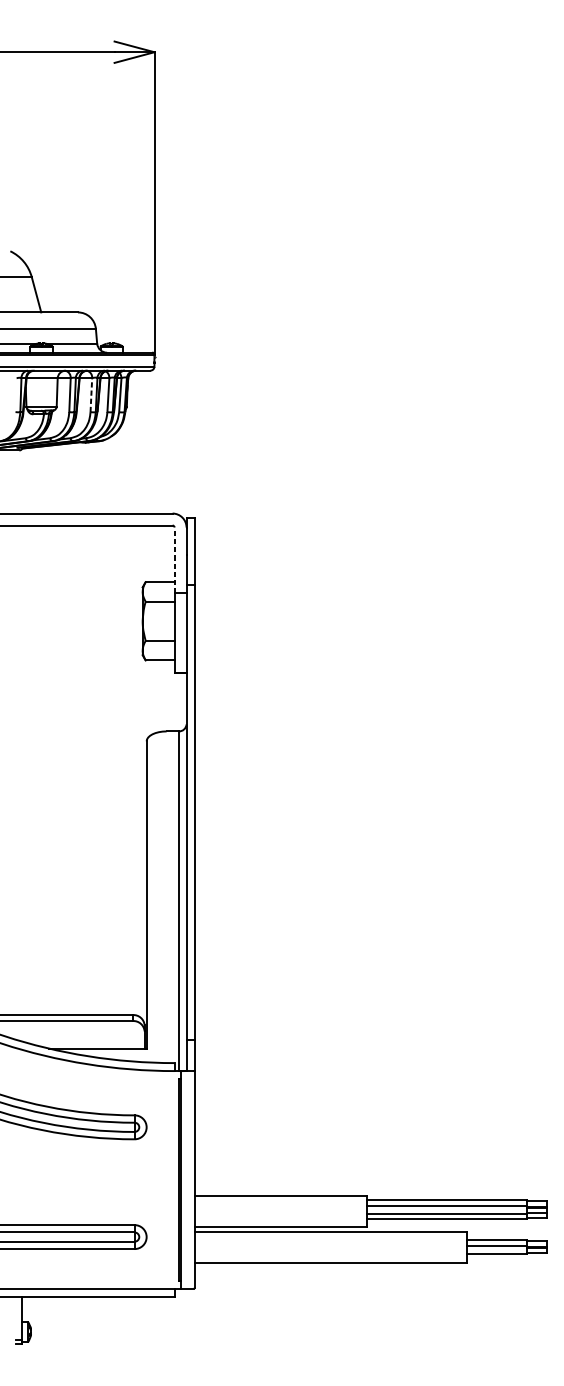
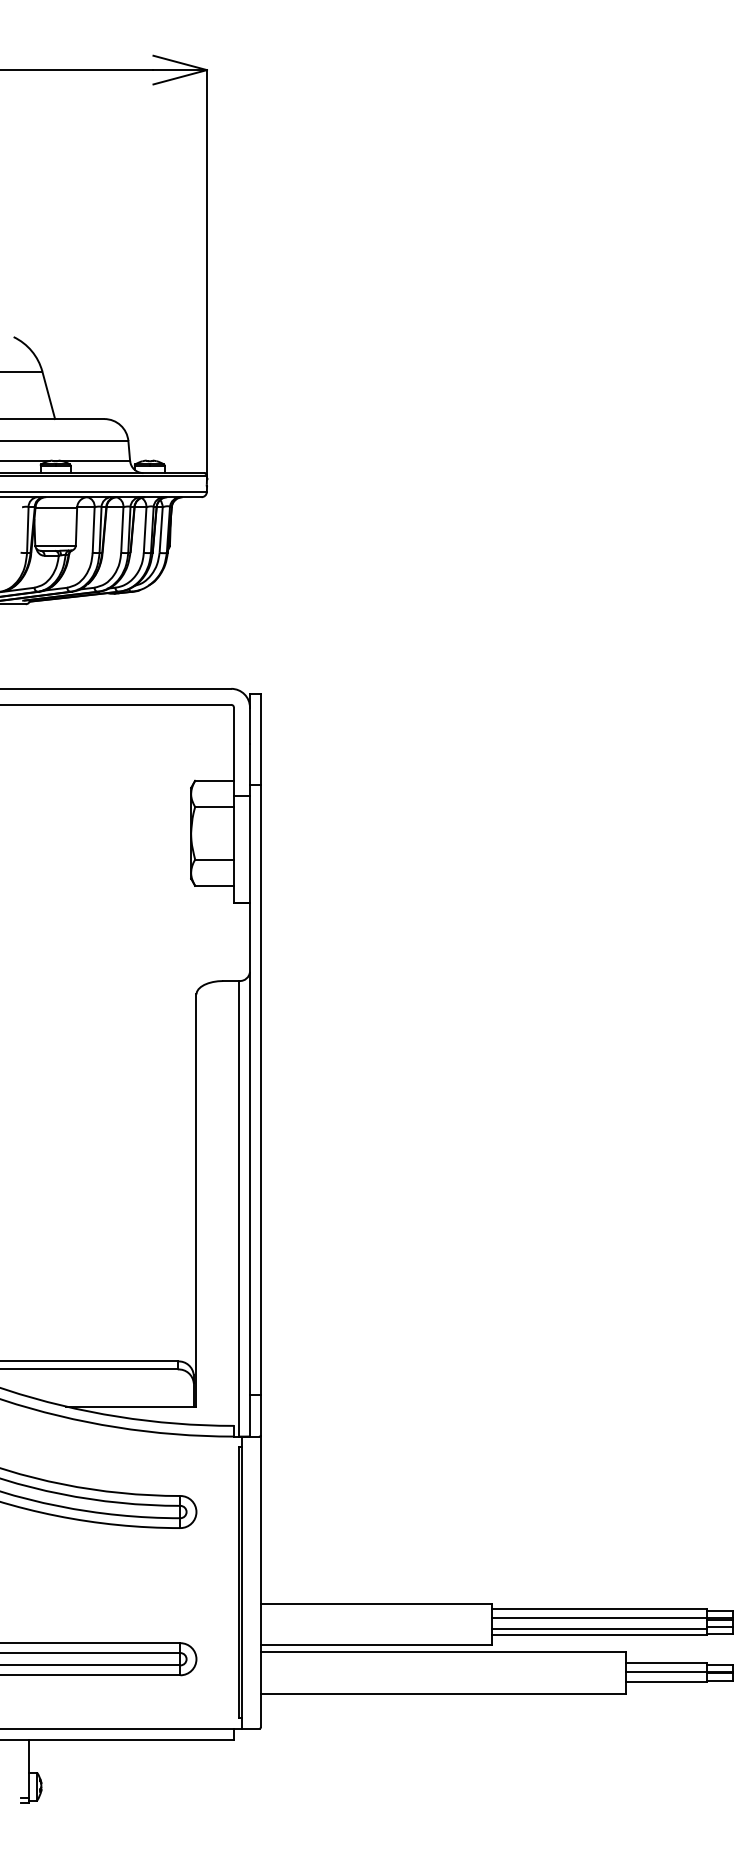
line: (91, 395) -> (122, 530), dashed -> solid
line: (174, 560) -> (233, 751), dashed -> solid

